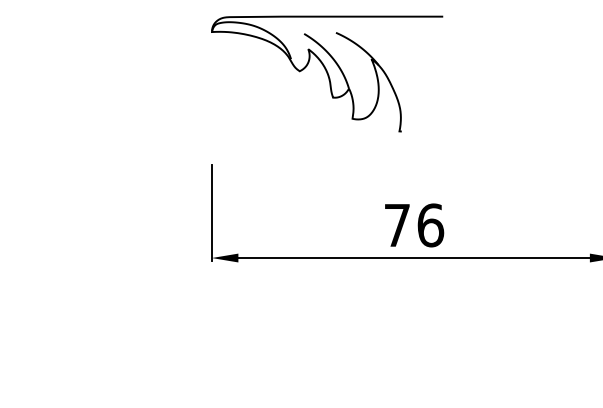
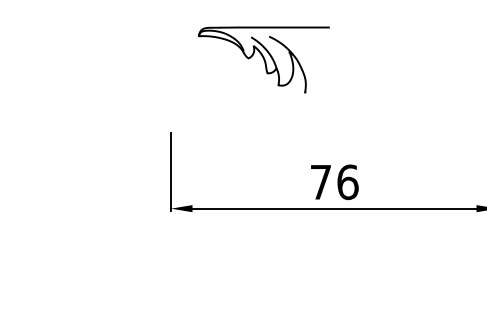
part: (326, 73) -> (263, 59), size x0.7

